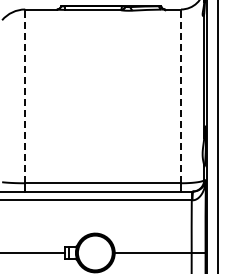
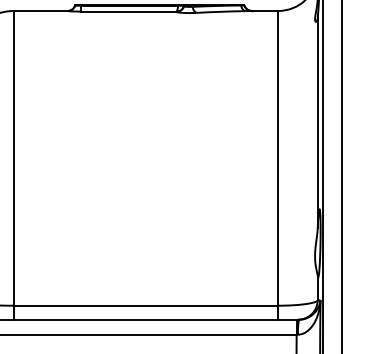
line: (25, 96) -> (14, 158), dashed -> solid
line: (181, 96) -> (279, 158), dashed -> solid

